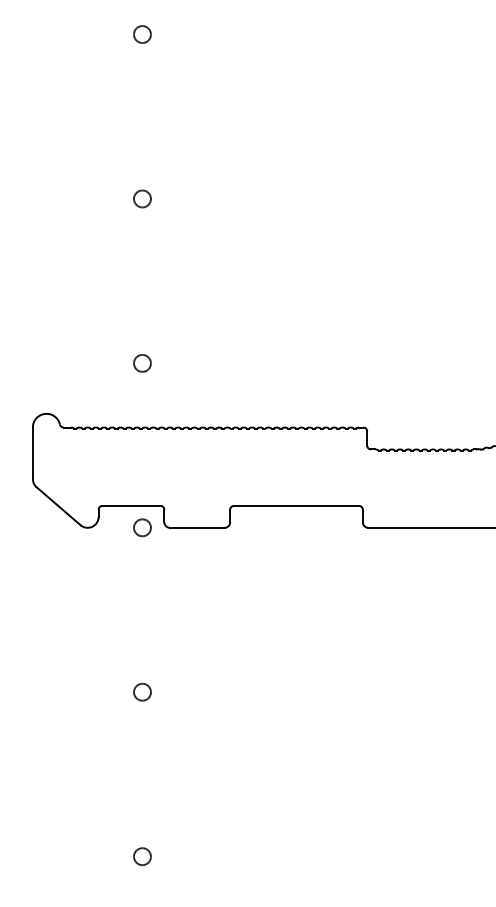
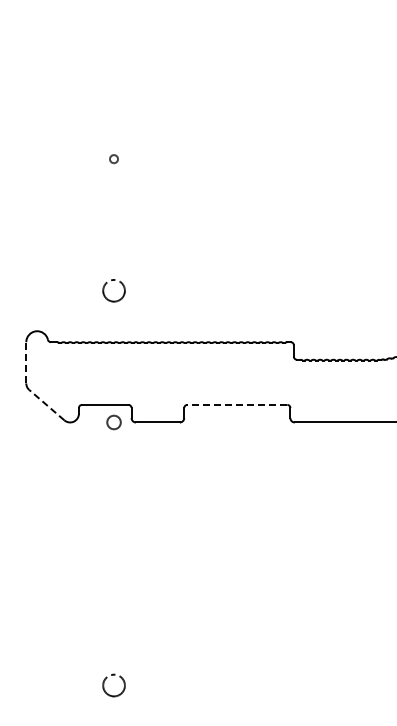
circle: (141, 34) -> (113, 27), removed
circle: (141, 198) -> (113, 158), size x0.6
circle: (141, 362) -> (113, 290), size x1.6
line: (33, 452) -> (26, 362), solid -> dashed
line: (58, 505) -> (46, 404), solid -> dashed
line: (295, 505) -> (236, 404), solid -> dashed
circle: (141, 691) -> (113, 553), removed
circle: (141, 856) -> (113, 685), size x1.6

